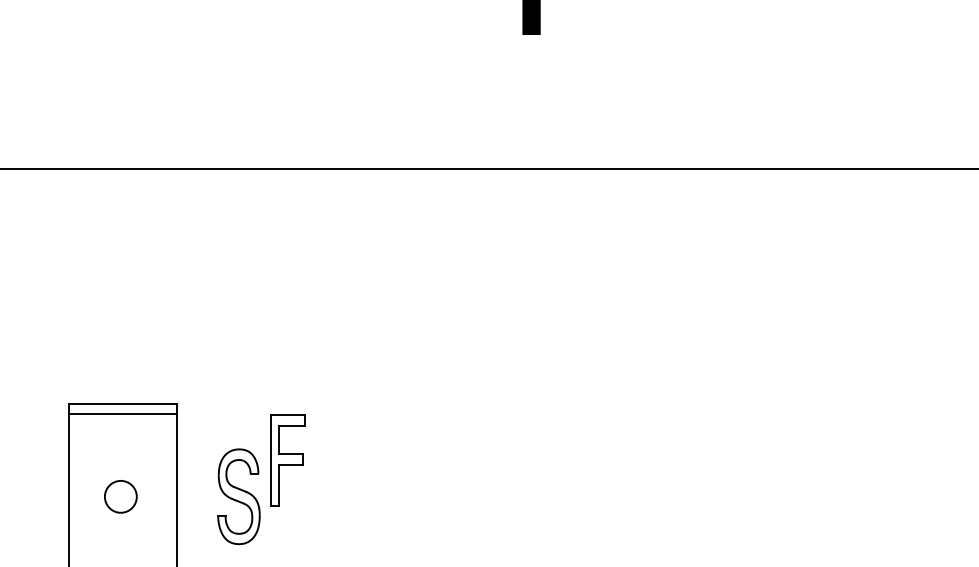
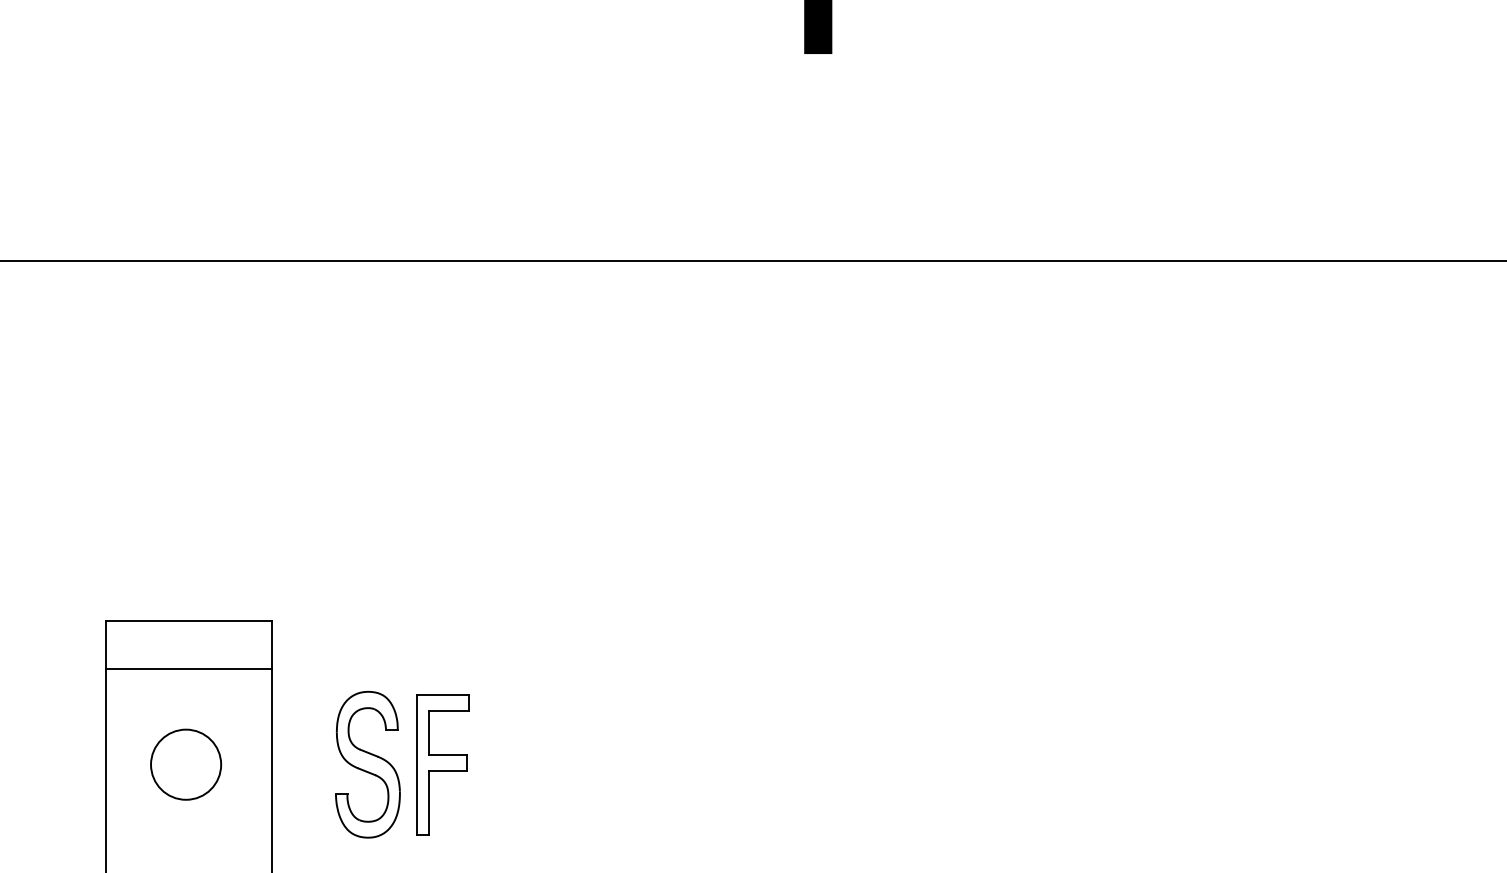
line: (122, 413) -> (188, 668), moved
part: (287, 460) -> (442, 764), moved
circle: (120, 496) -> (185, 764), size x1.43

